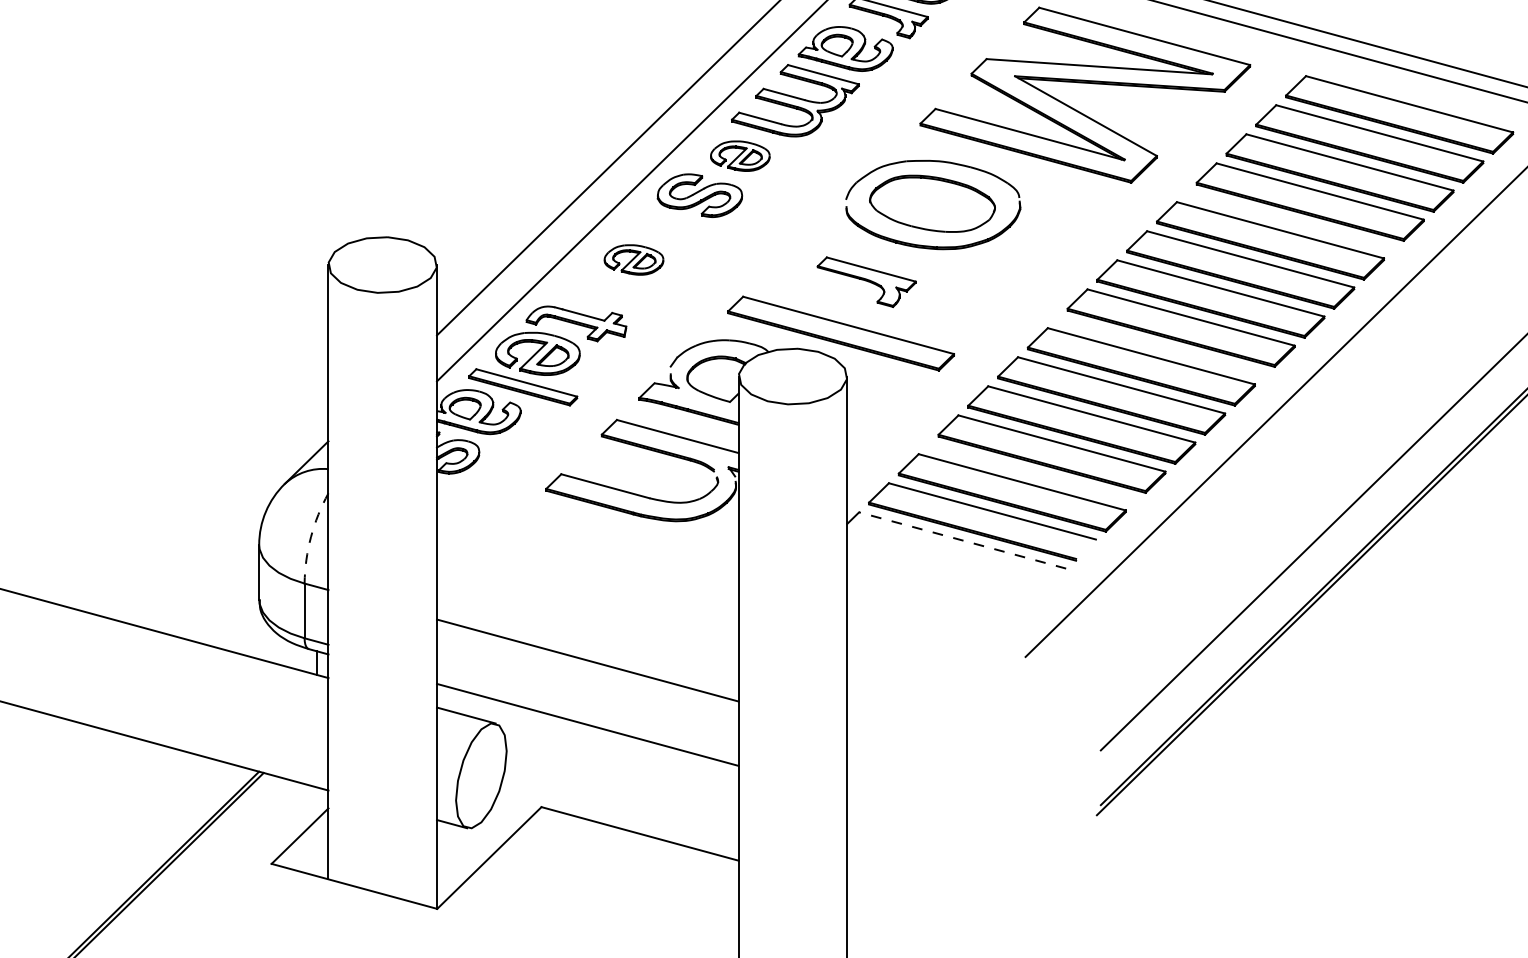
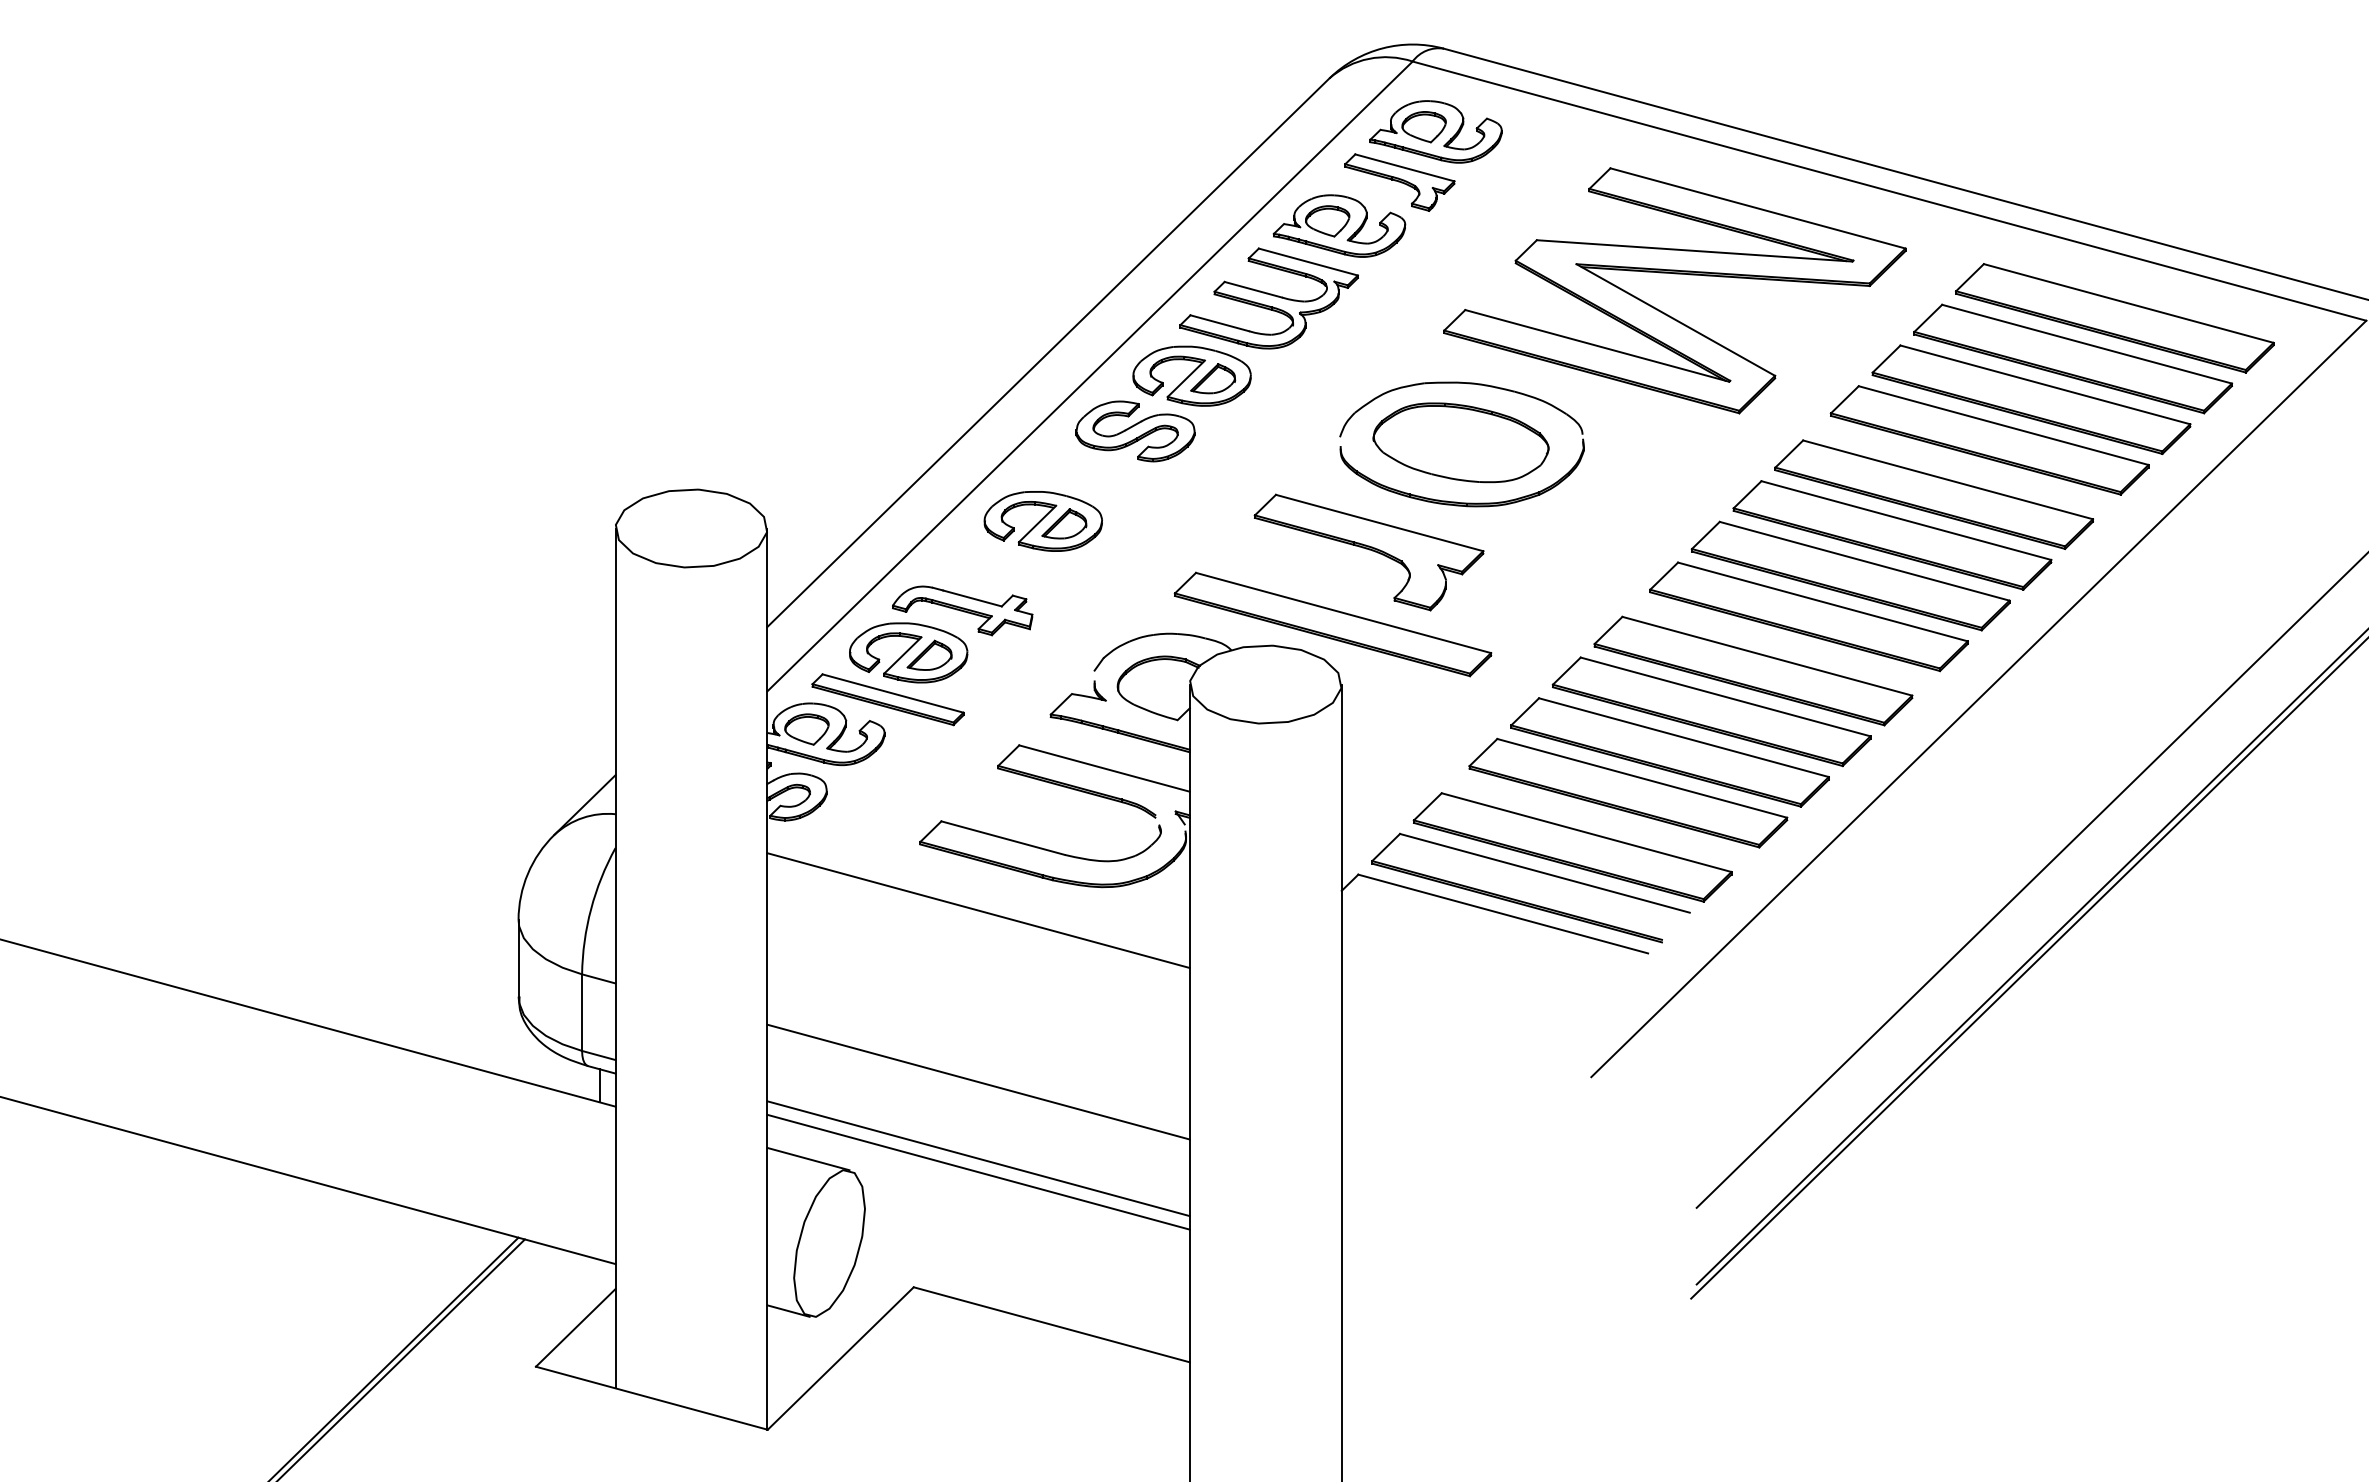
part: (739, 155) -> (1191, 375), size x1.43
part: (633, 260) -> (1042, 521), size x1.43
part: (866, 282) -> (1368, 552), size x1.67
arc: (311, 537) -> (591, 909), dashed -> solid
line: (587, 537) -> (978, 910), added
line: (962, 540) -> (1502, 913), dashed -> solid
line: (587, 715) -> (978, 1158), added

